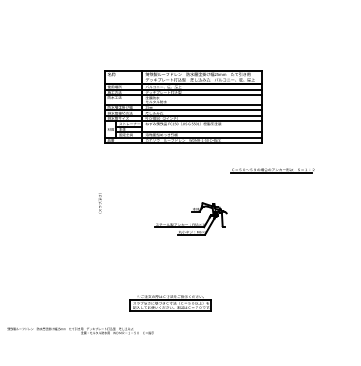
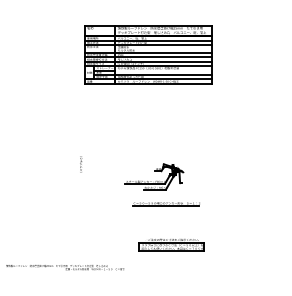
part: (183, 106) -> (148, 54), moved
line: (271, 170) -> (165, 203), moved
part: (169, 302) -> (171, 244), moved

